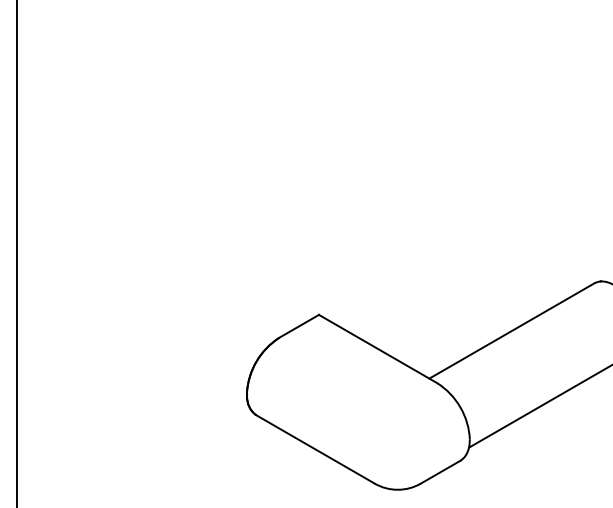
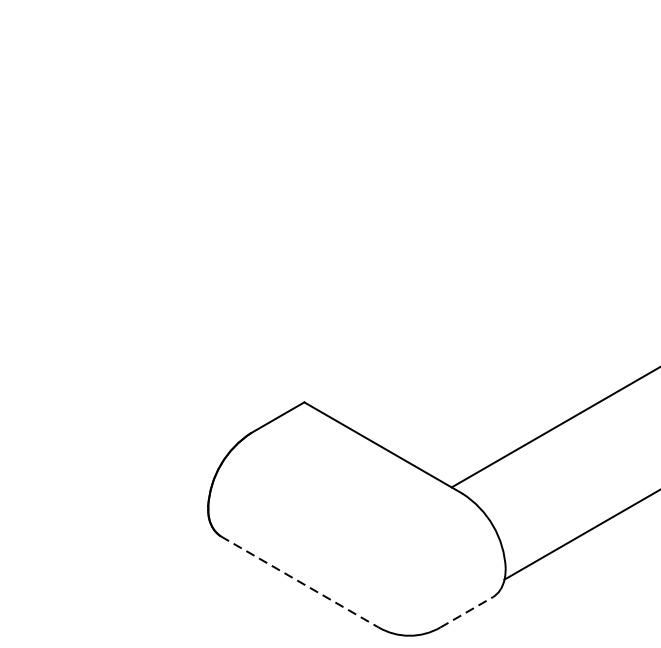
line: (316, 449) -> (301, 582), solid -> dashed
line: (440, 472) -> (466, 612), solid -> dashed

